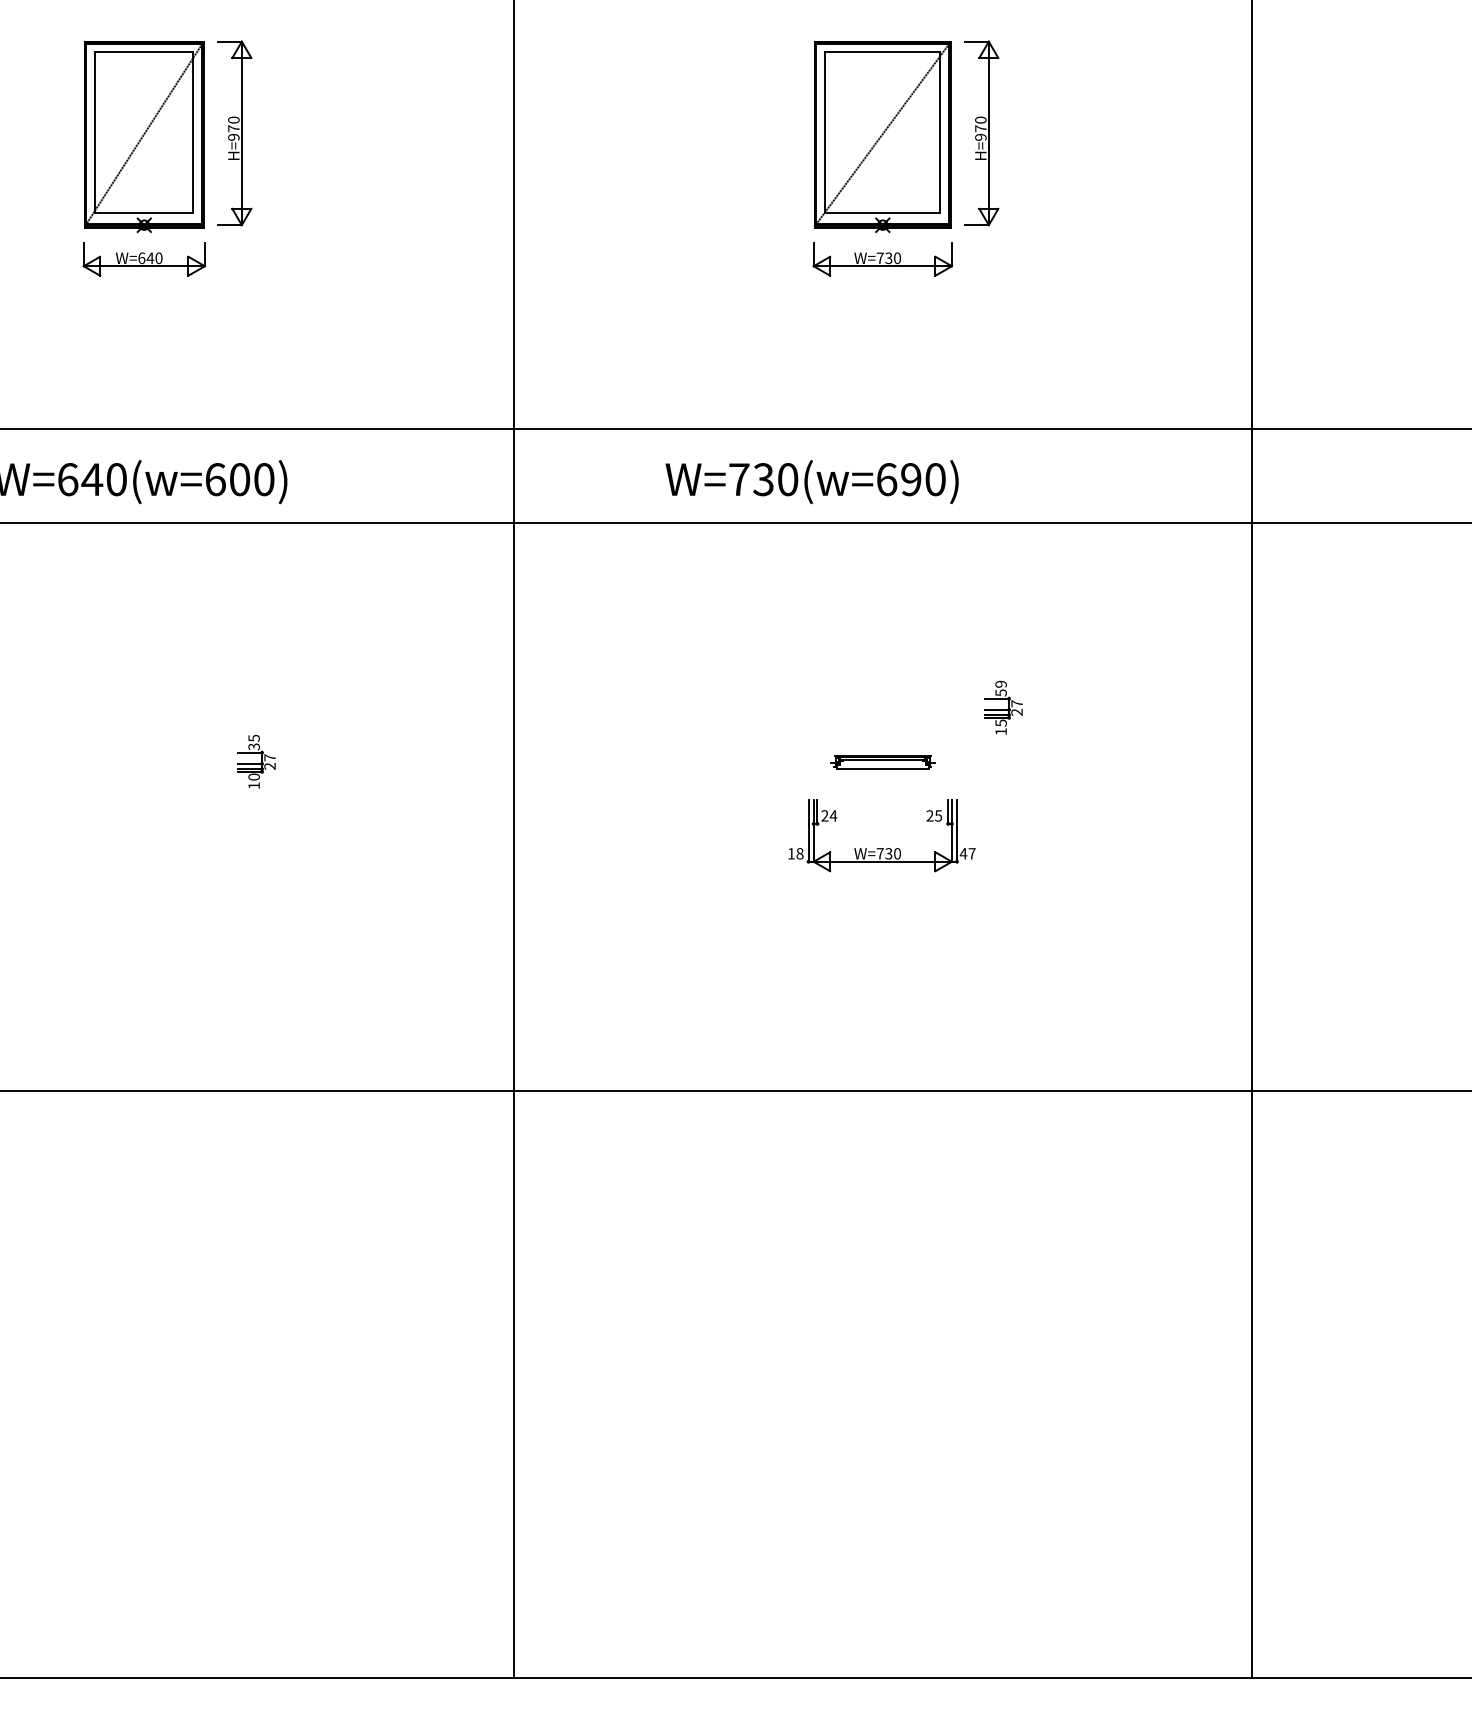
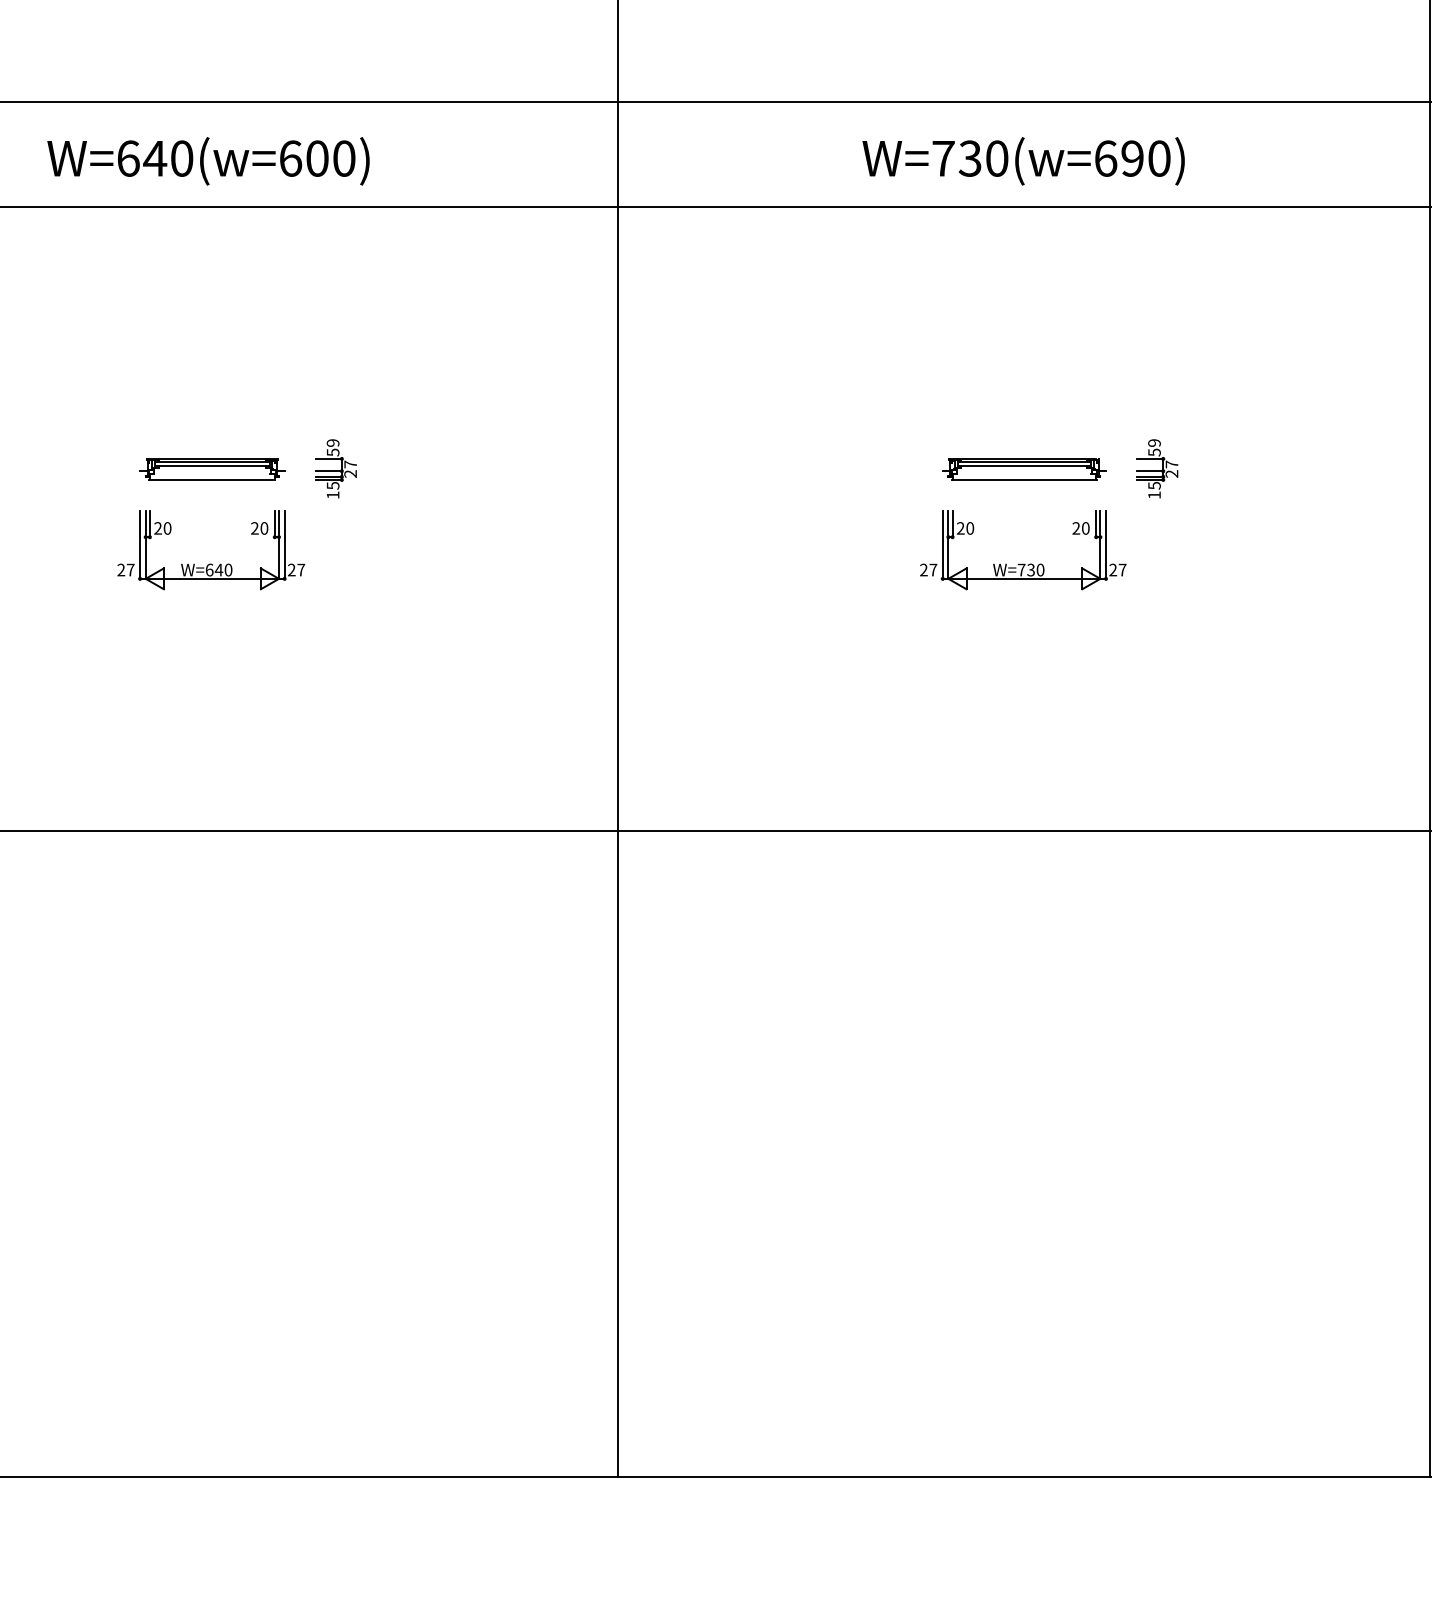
text: (811, 482) -> (1022, 161), moved
part: (1003, 707) -> (1157, 468), moved
text: (253, 742) -> (332, 447), 35 -> 59
part: (144, 762) -> (212, 469), added
part: (882, 762) -> (1024, 469), size x1.43
text: (253, 776) -> (332, 485), 10 -> 15
text: (833, 815) -> (970, 527), 24 -> 20
text: (938, 815) -> (1085, 527), 25 -> 20
part: (143, 848) -> (211, 564), added
text: (795, 853) -> (928, 569), 18 -> 27
text: (963, 853) -> (1113, 569), 47 -> 27

